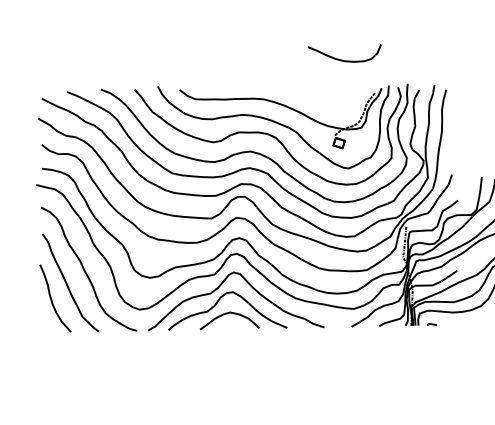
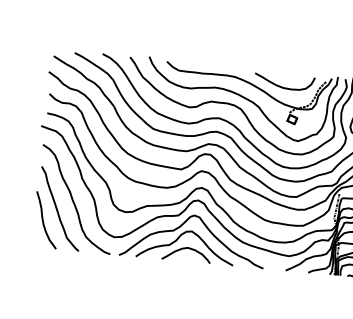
curve: (342, 59) -> (282, 86), moved

